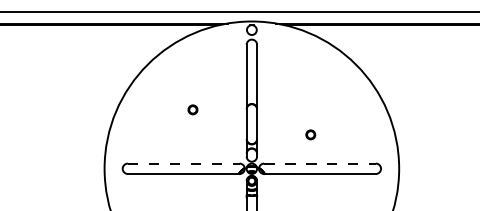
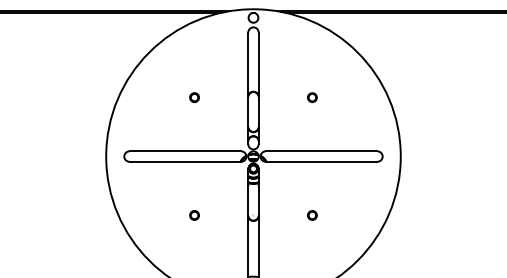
part: (310, 134) -> (312, 97), moved
line: (183, 163) -> (185, 151), dashed -> solid
line: (319, 163) -> (321, 151), dashed -> solid

